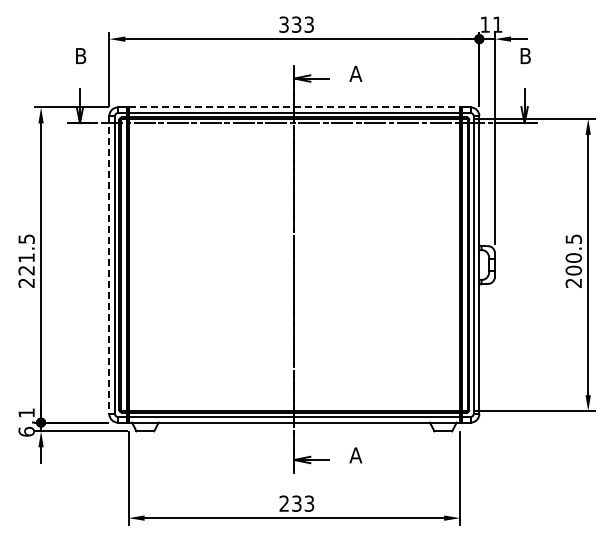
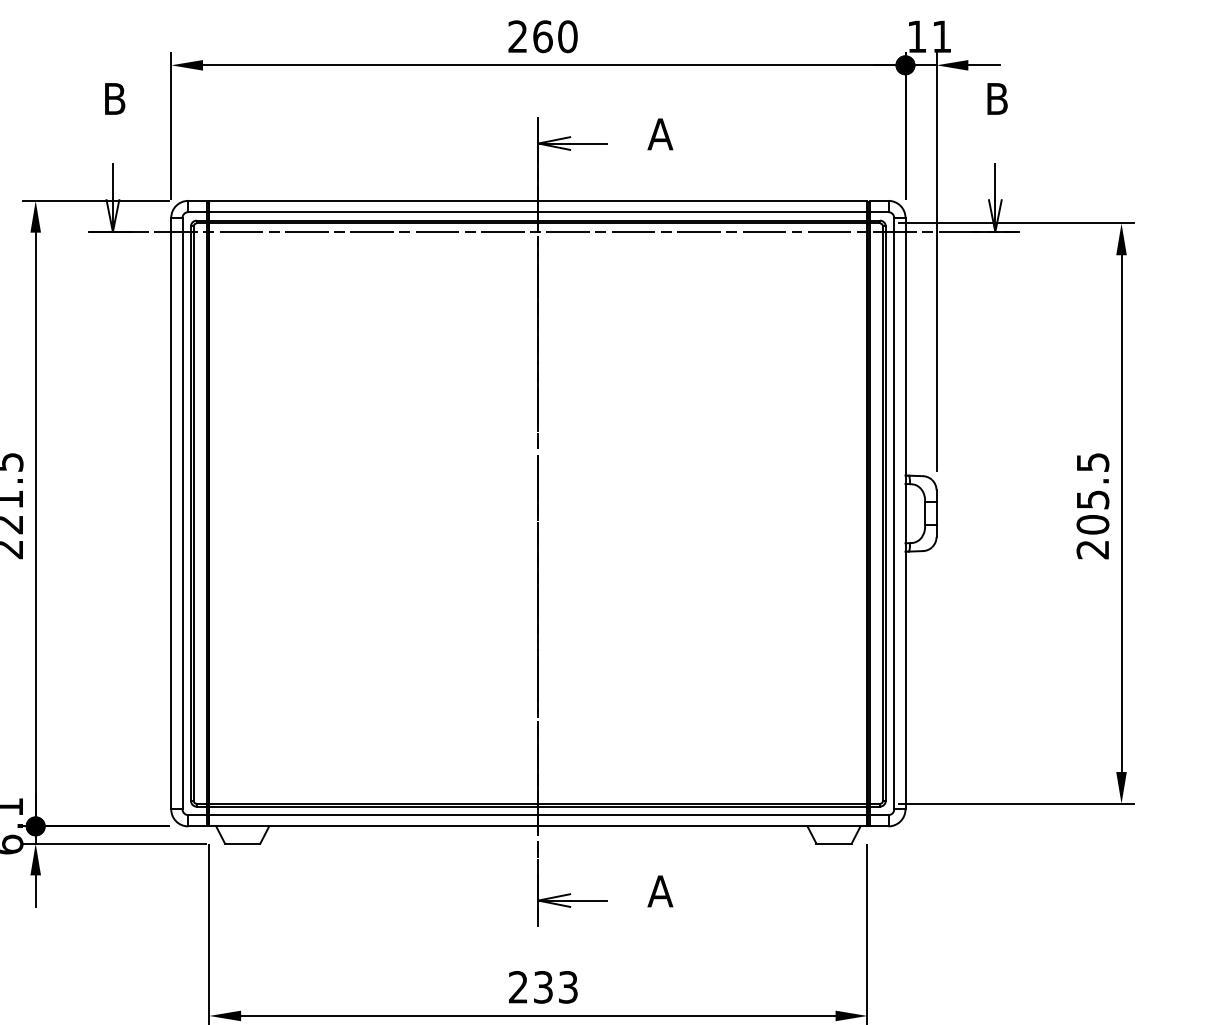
text: (296, 24) -> (542, 36), 333 -> 260
line: (294, 107) -> (538, 200), dashed -> solid
text: (573, 257) -> (1092, 498), 200.5 -> 205.5
line: (109, 265) -> (171, 514), dashed -> solid

